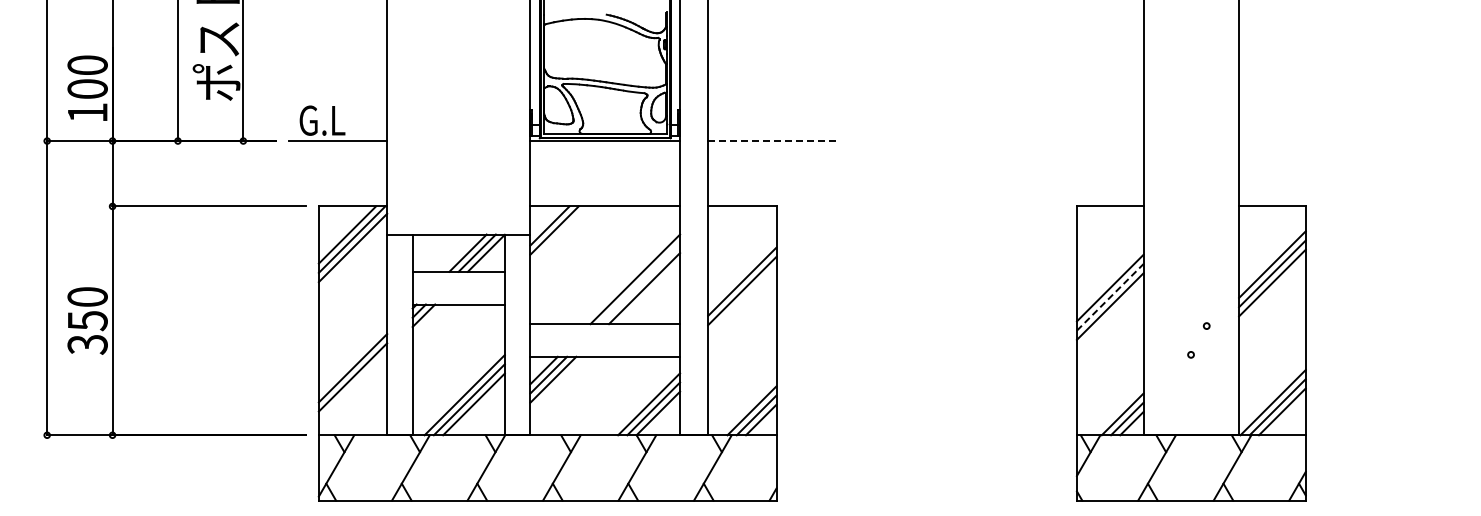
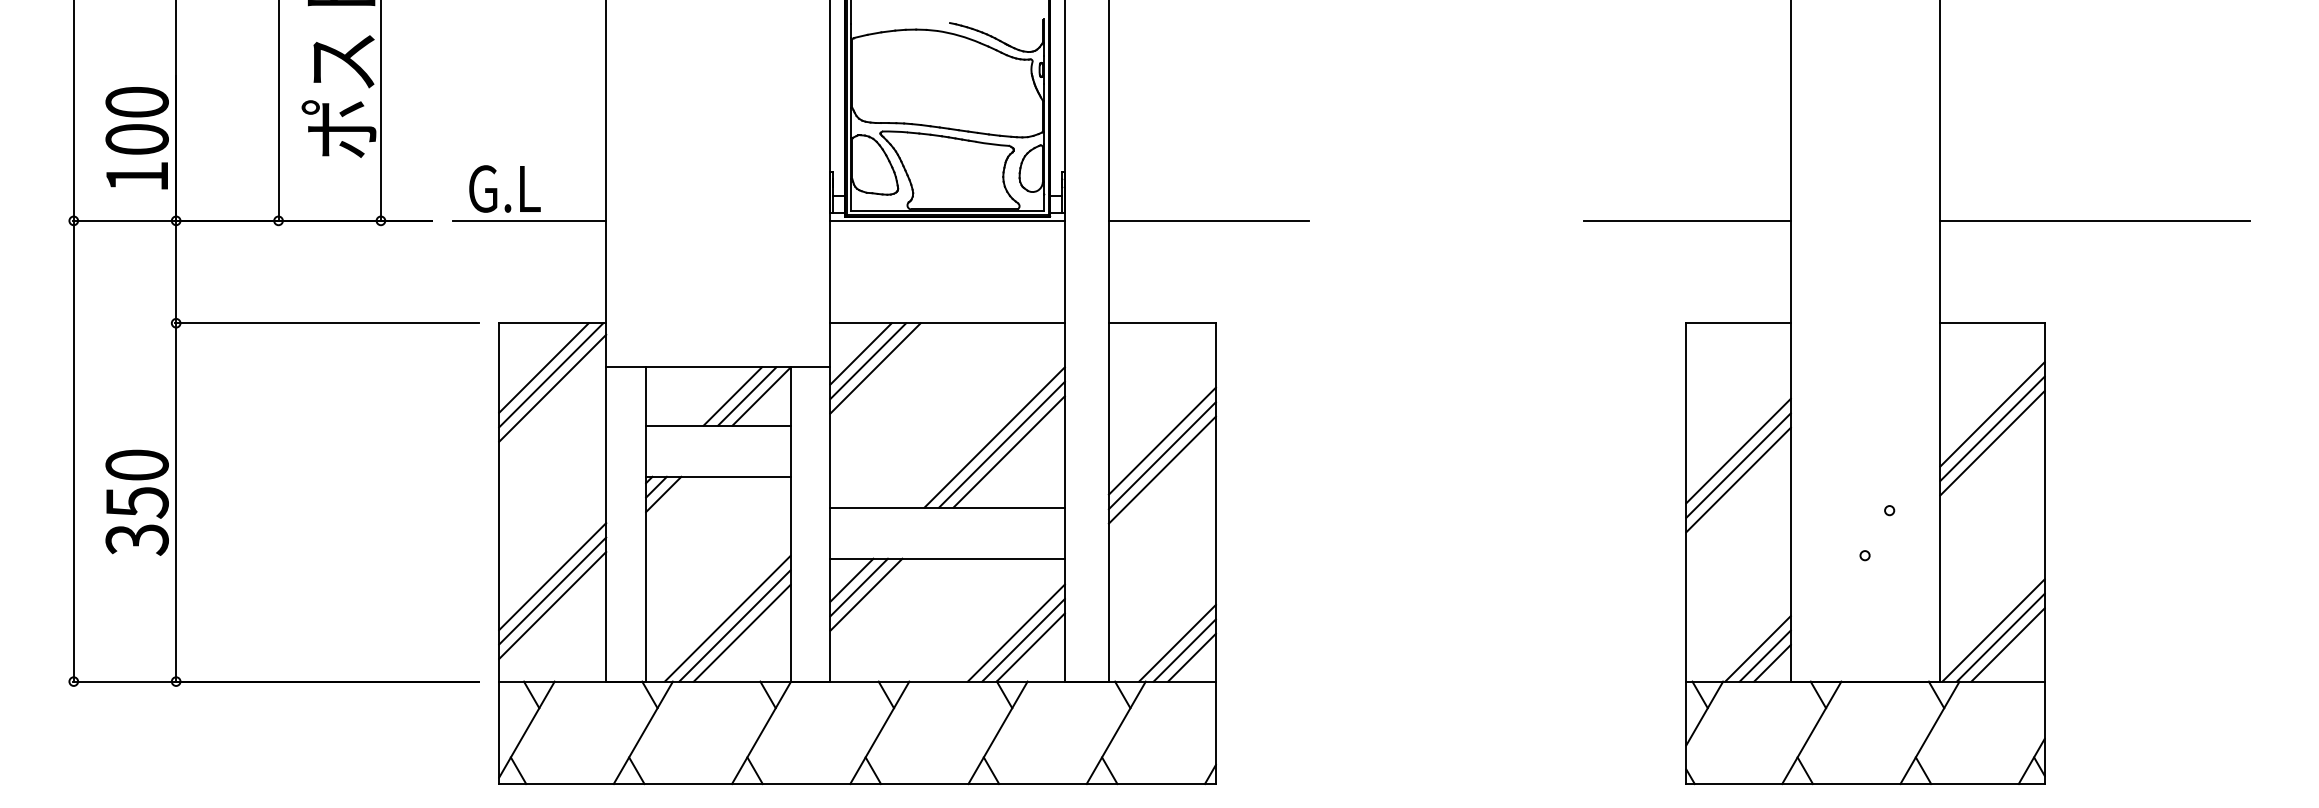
line: (771, 141) -> (1208, 221), dashed -> solid
line: (1077, 141) -> (1687, 221), added
line: (1337, 141) -> (2094, 221), added
line: (559, 235) -> (876, 368), added
line: (639, 283) -> (1001, 443), added
line: (1110, 296) -> (1738, 464), dashed -> solid
line: (742, 300) -> (1162, 470), added
line: (352, 386) -> (551, 605), added

